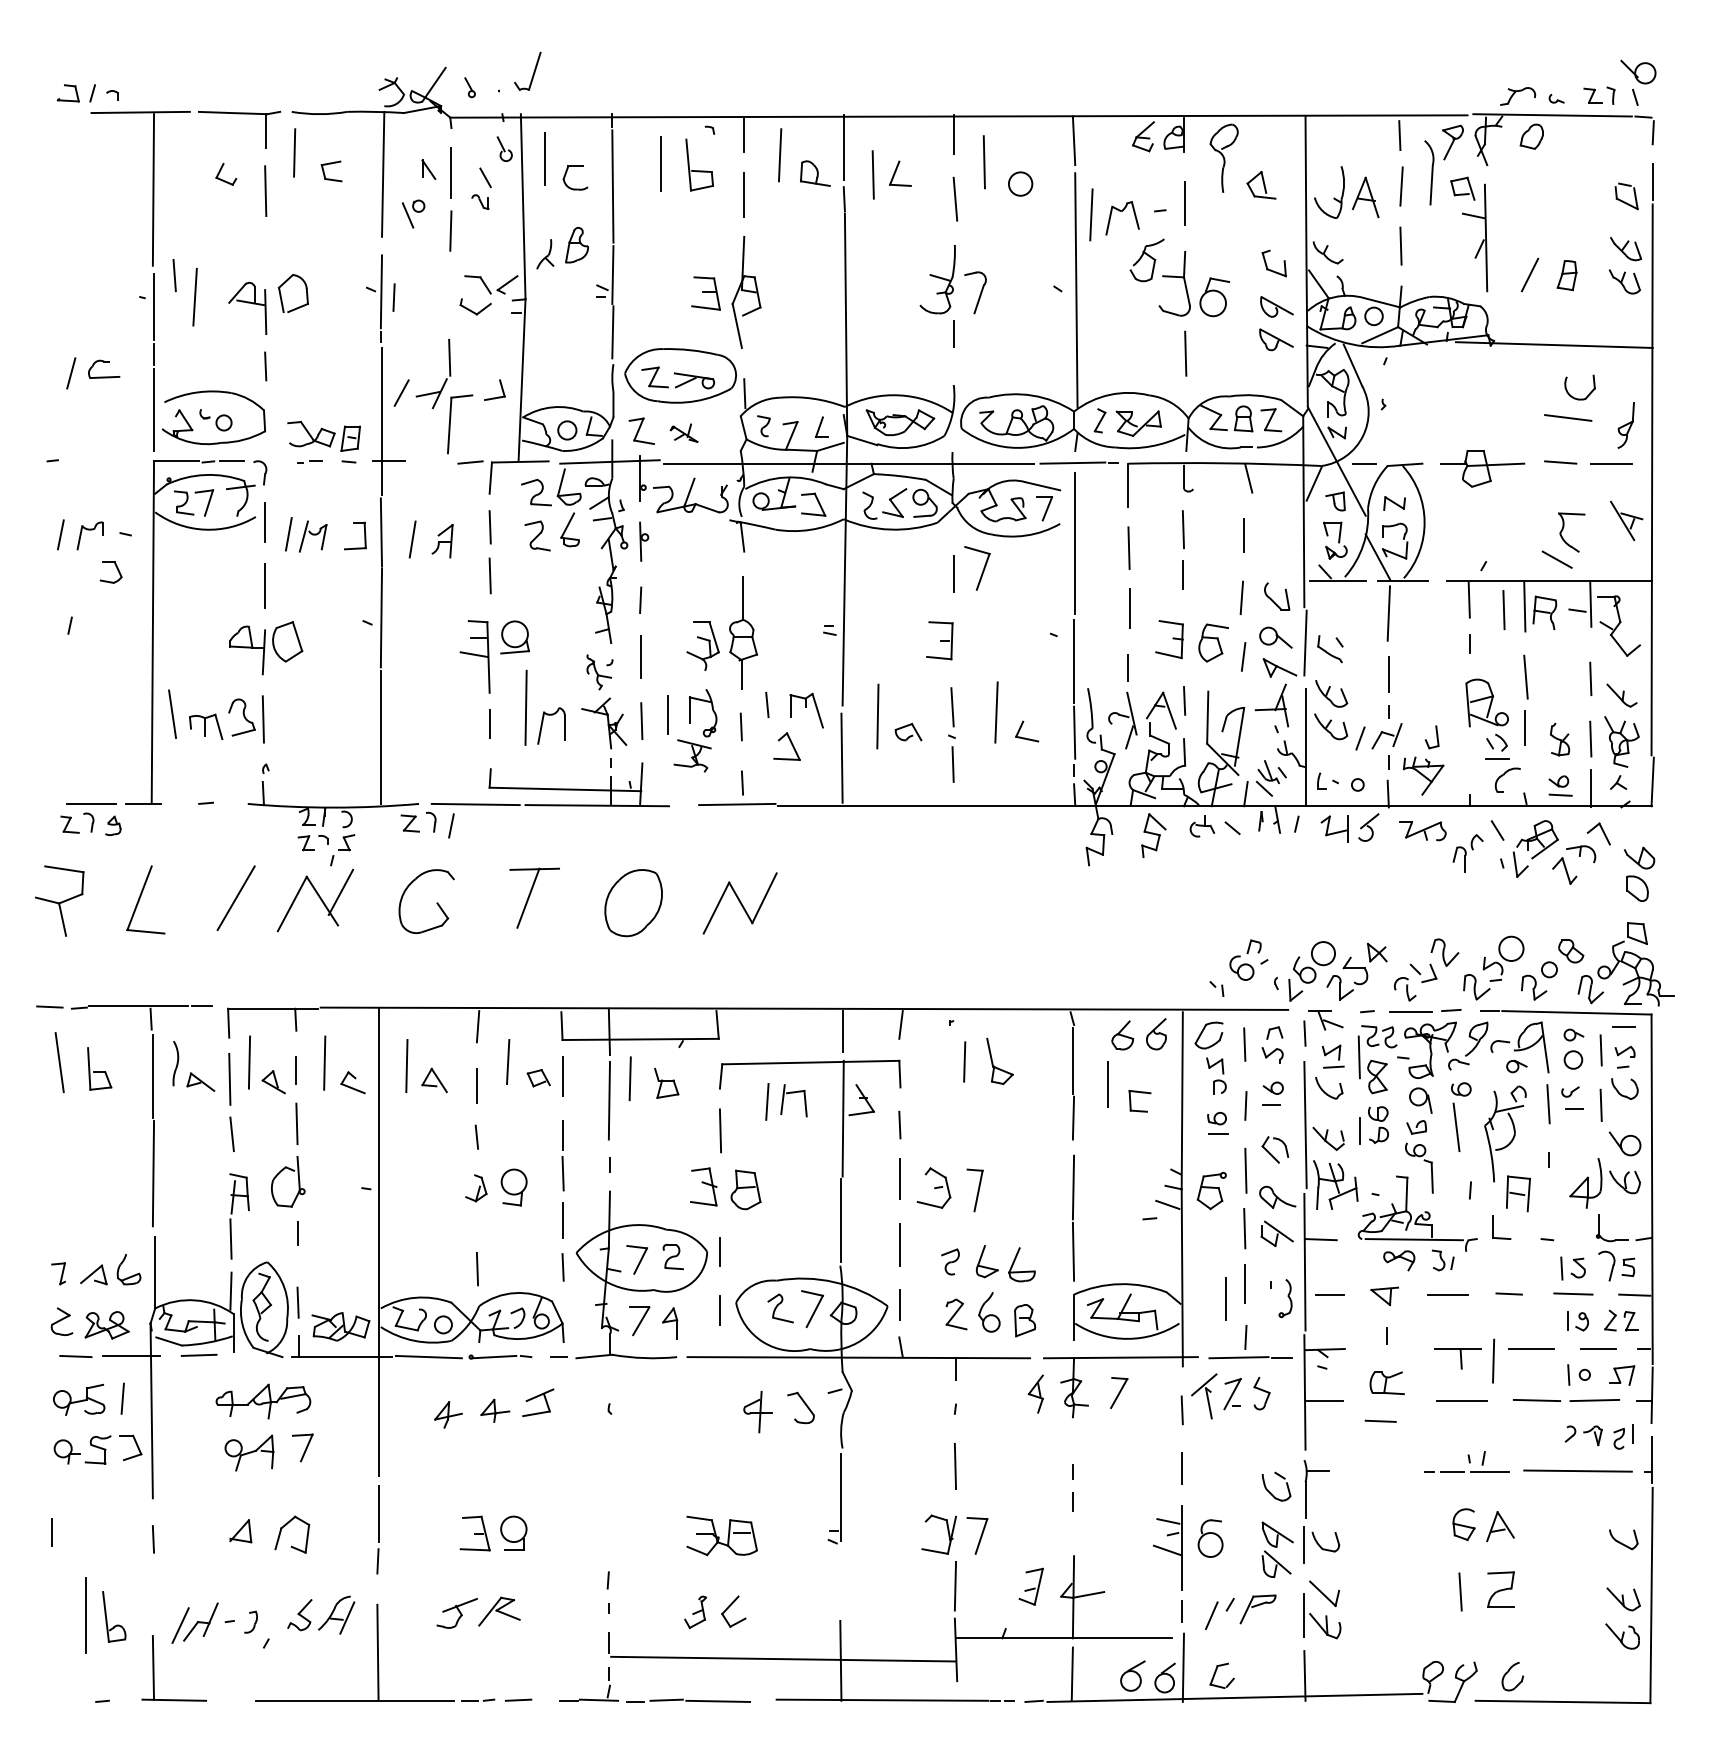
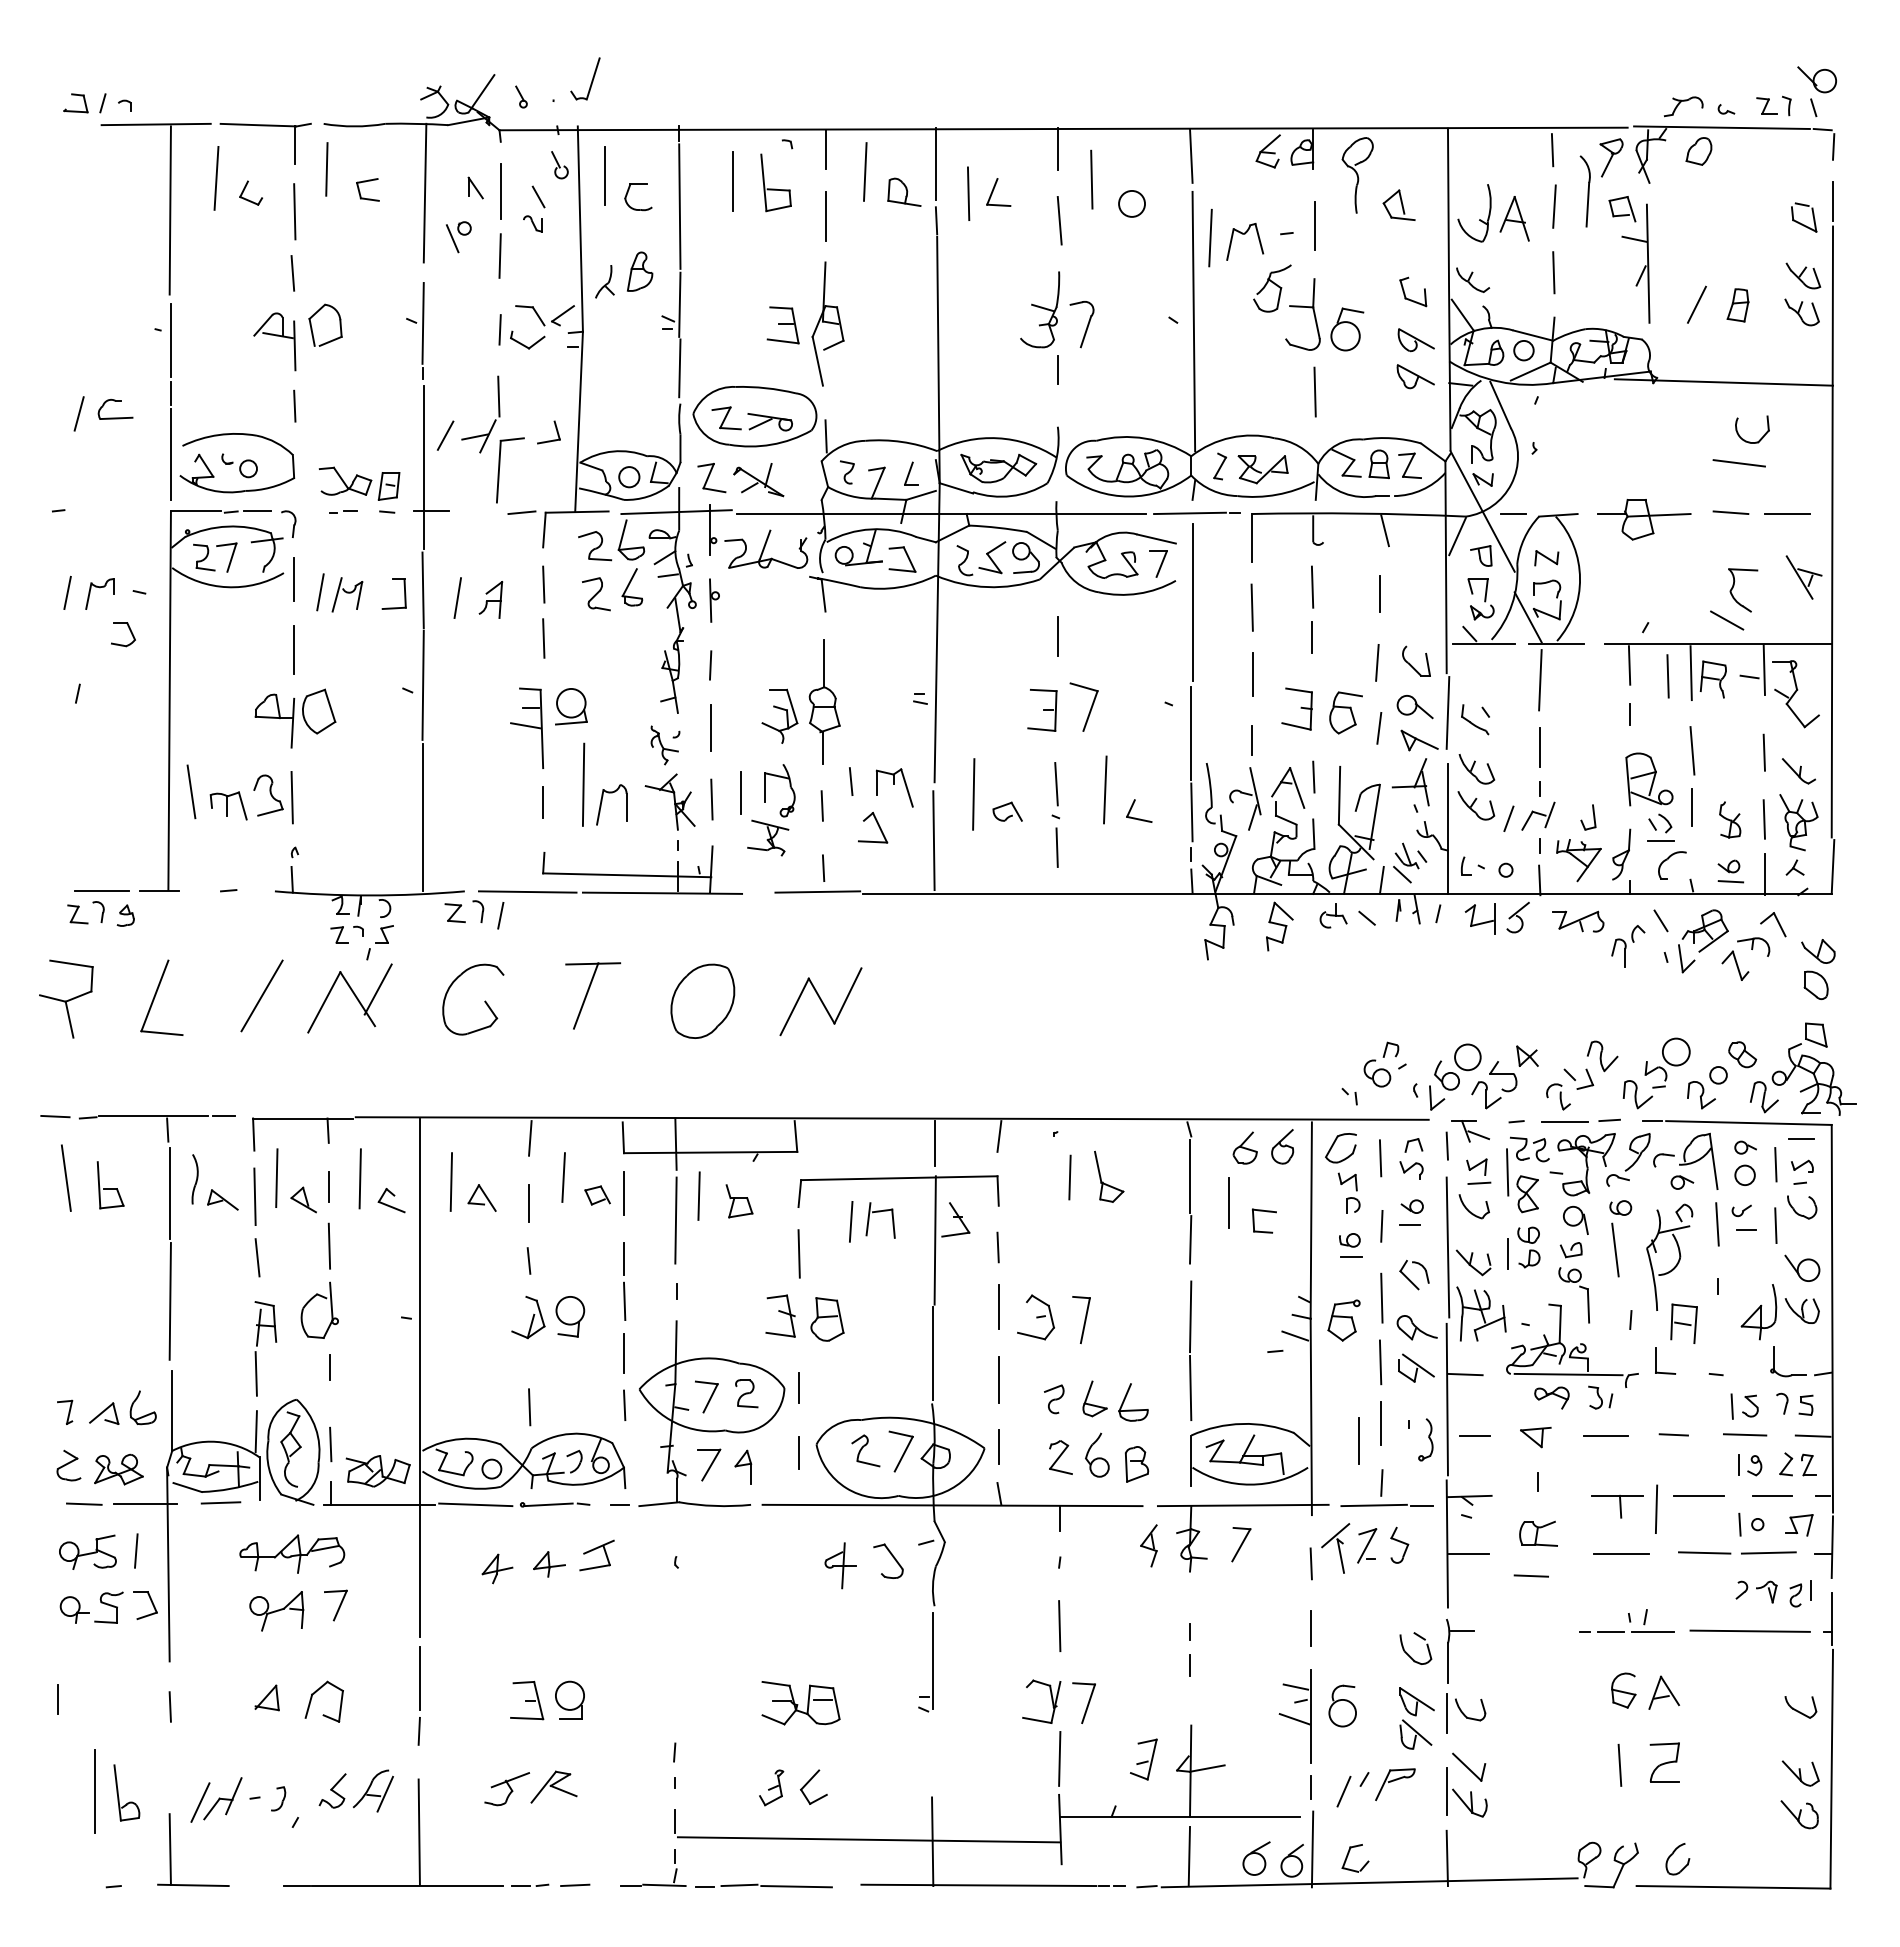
line: (174, 275) -> (292, 273), moved
line: (195, 297) -> (216, 178), moved
line: (393, 297) -> (499, 329), moved
part: (1626, 425) -> (1621, 854), moved
part: (683, 433) -> (758, 480), size x1.67
part: (983, 568) -> (1090, 707), moved
part: (476, 1188) -> (528, 1317), size x1.43
part: (1607, 1265) -> (1782, 1403), size x0.62

